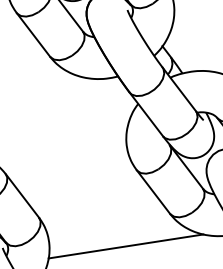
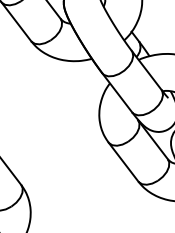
line: (125, 246) -> (98, 210), removed

